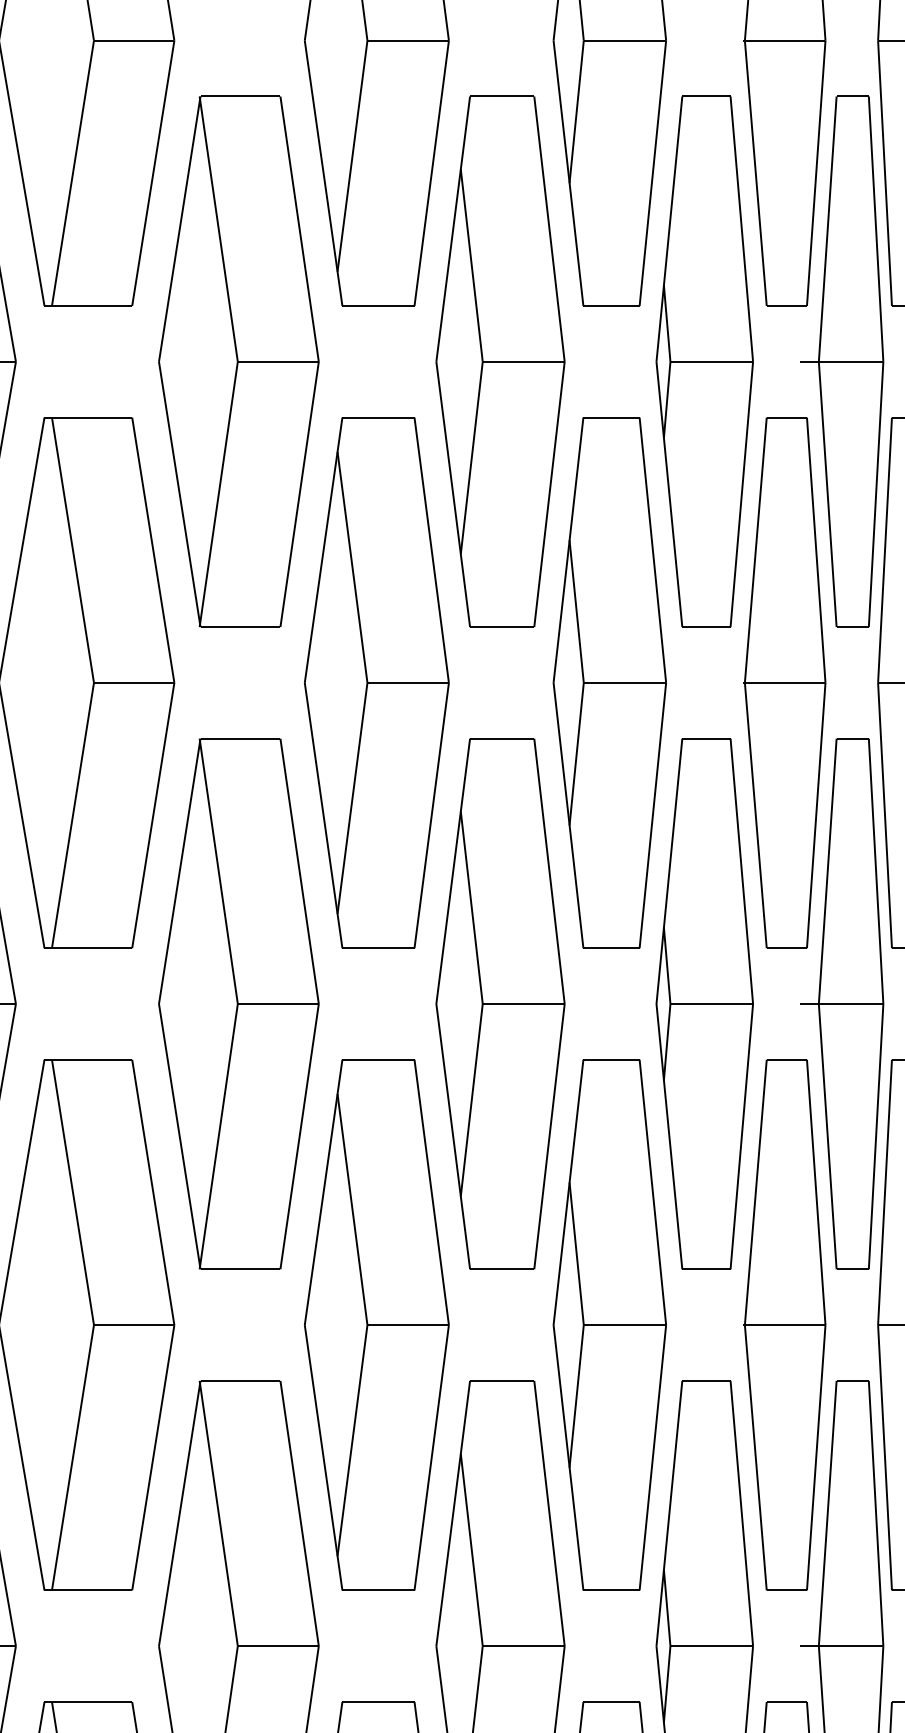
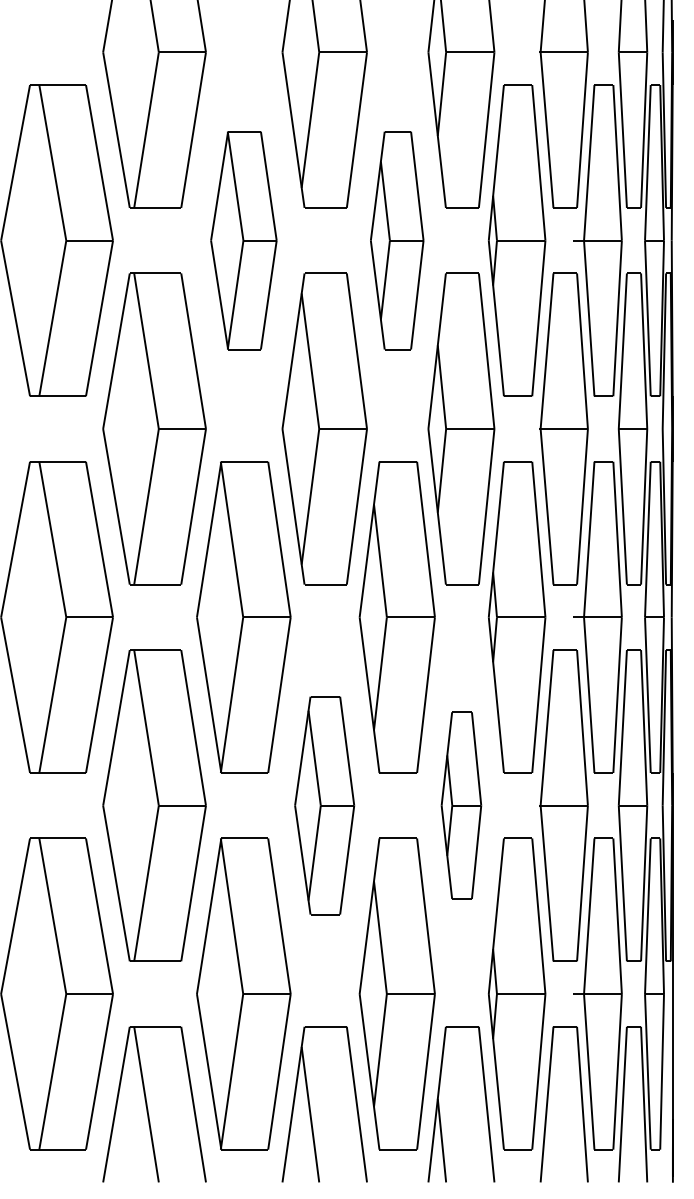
part: (238, 361) -> (243, 240), size x0.7
part: (499, 361) -> (396, 240), size x0.7
part: (376, 1324) -> (324, 805), size x0.7
part: (609, 1324) -> (461, 805), size x0.6

